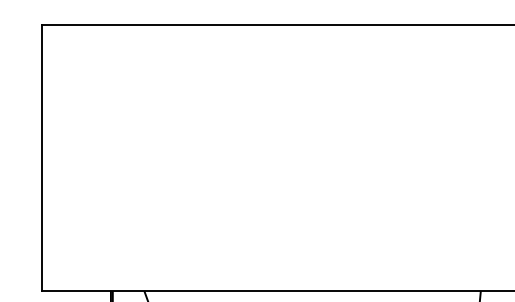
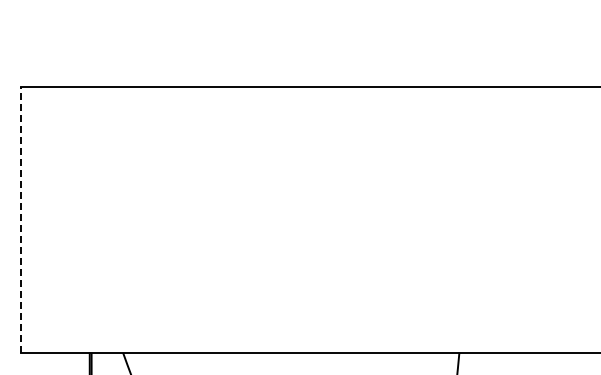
line: (42, 157) -> (21, 219), solid -> dashed

